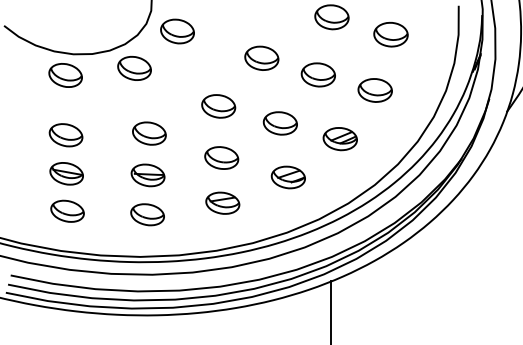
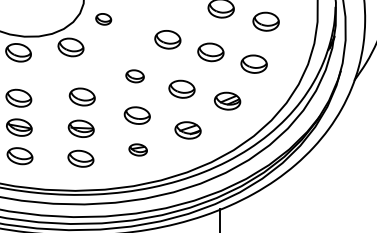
part: (177, 31) -> (103, 19), size x0.6
part: (218, 106) -> (134, 76), size x0.7
part: (222, 202) -> (137, 149), size x0.7

